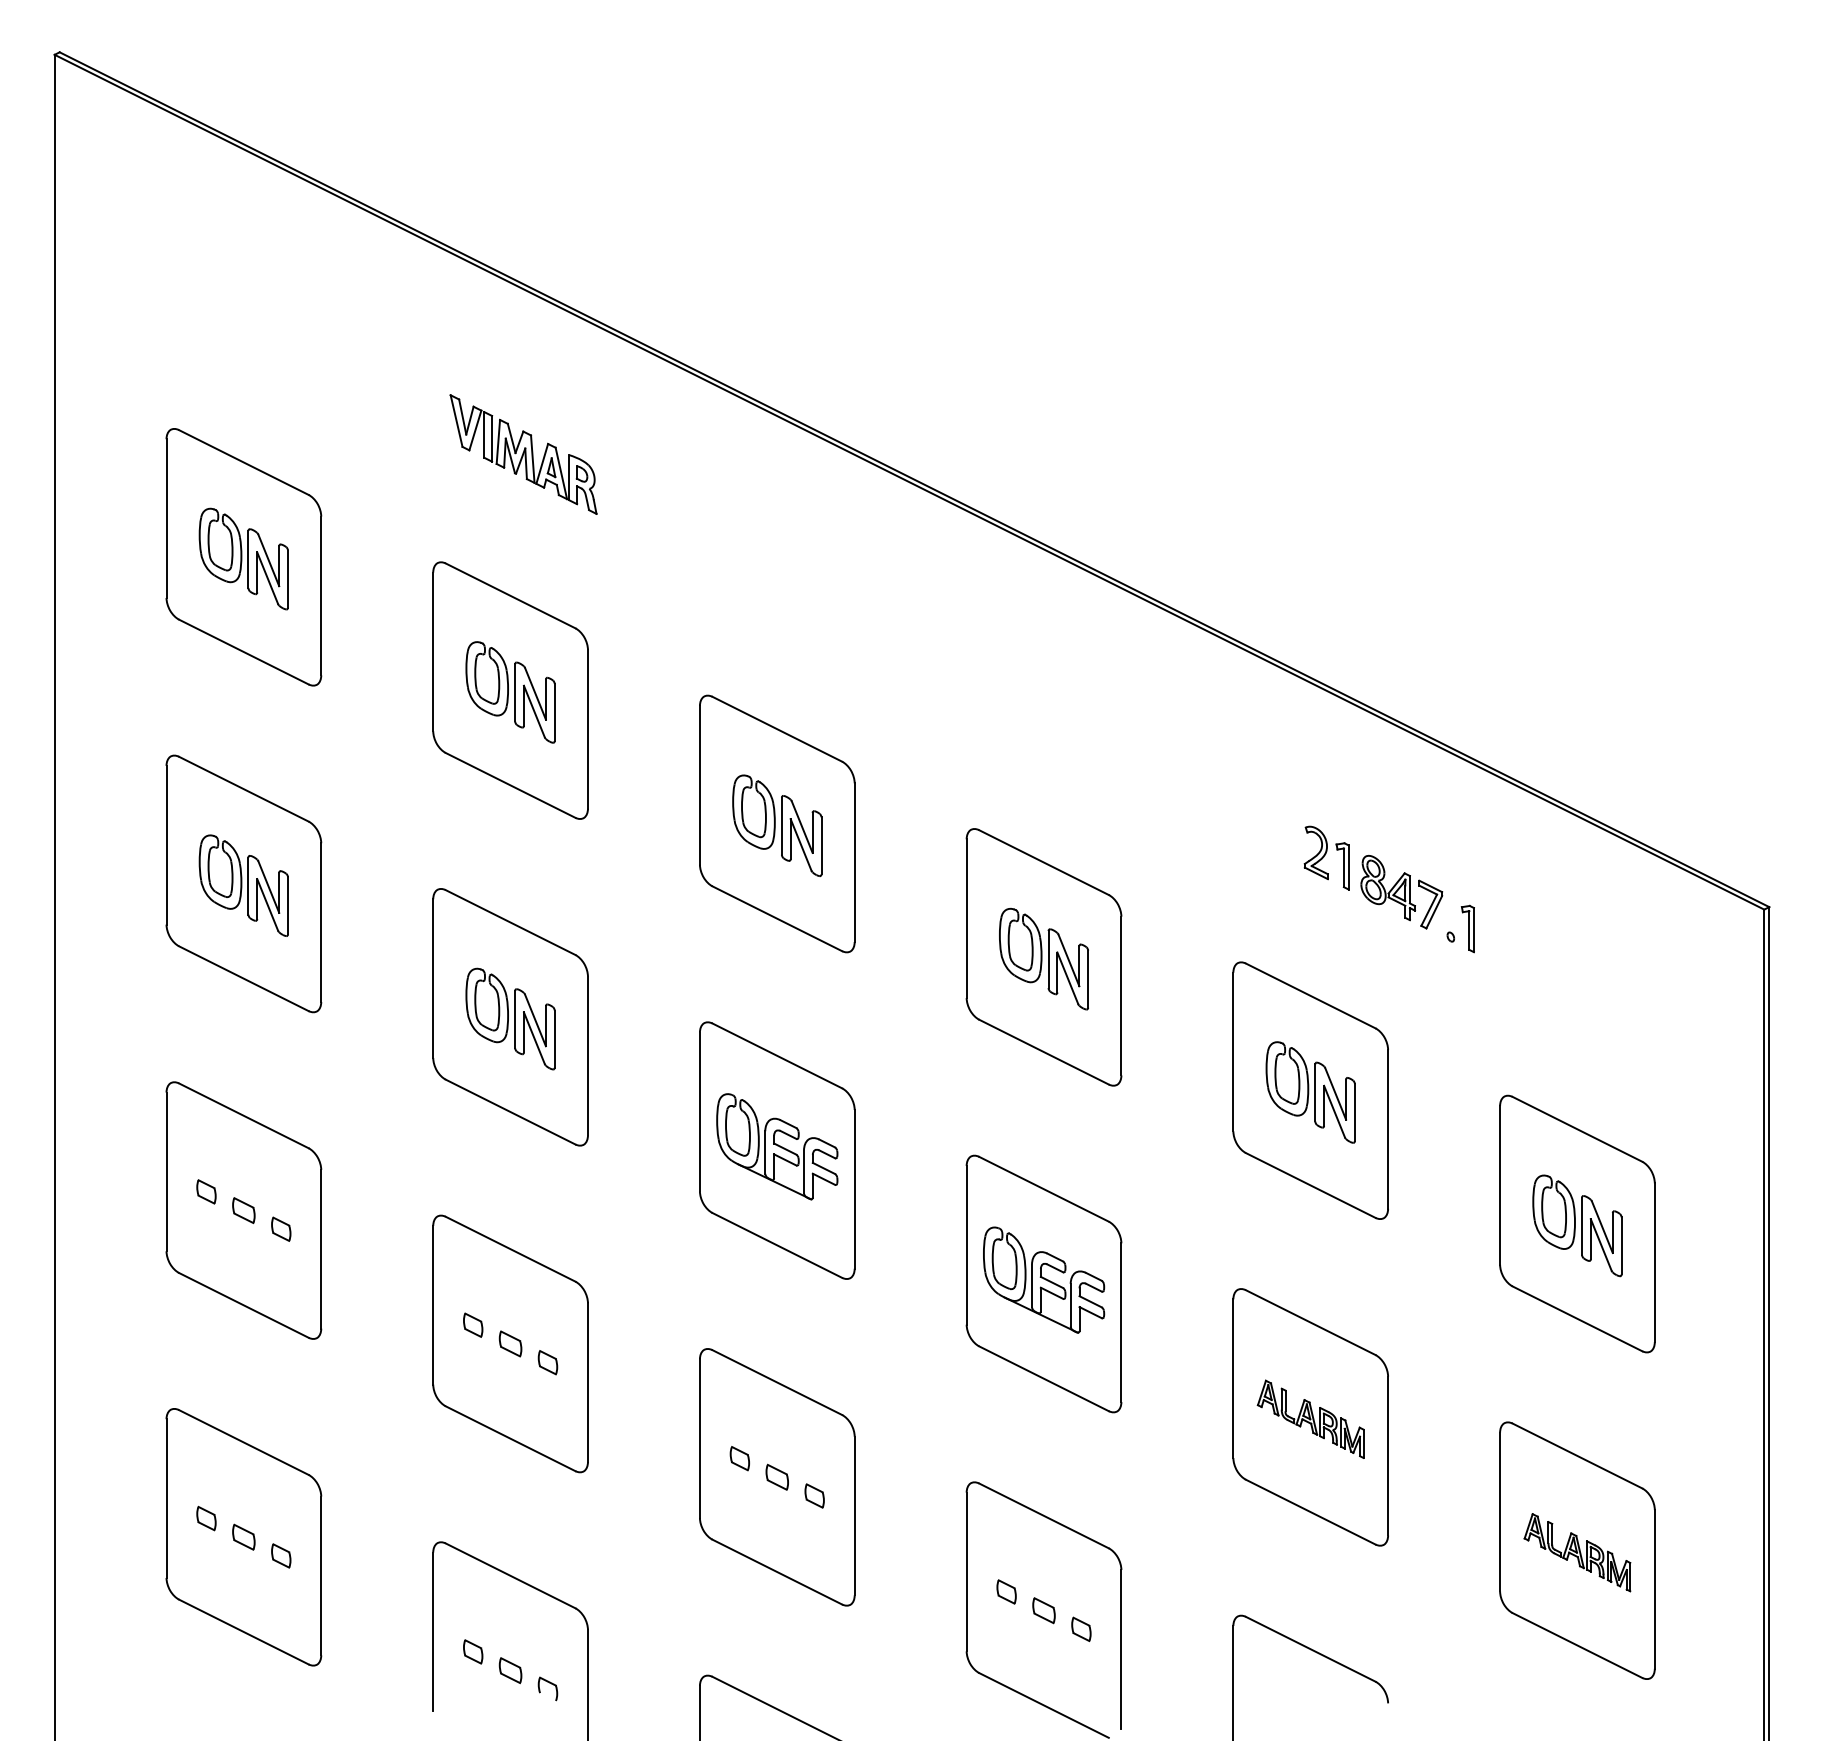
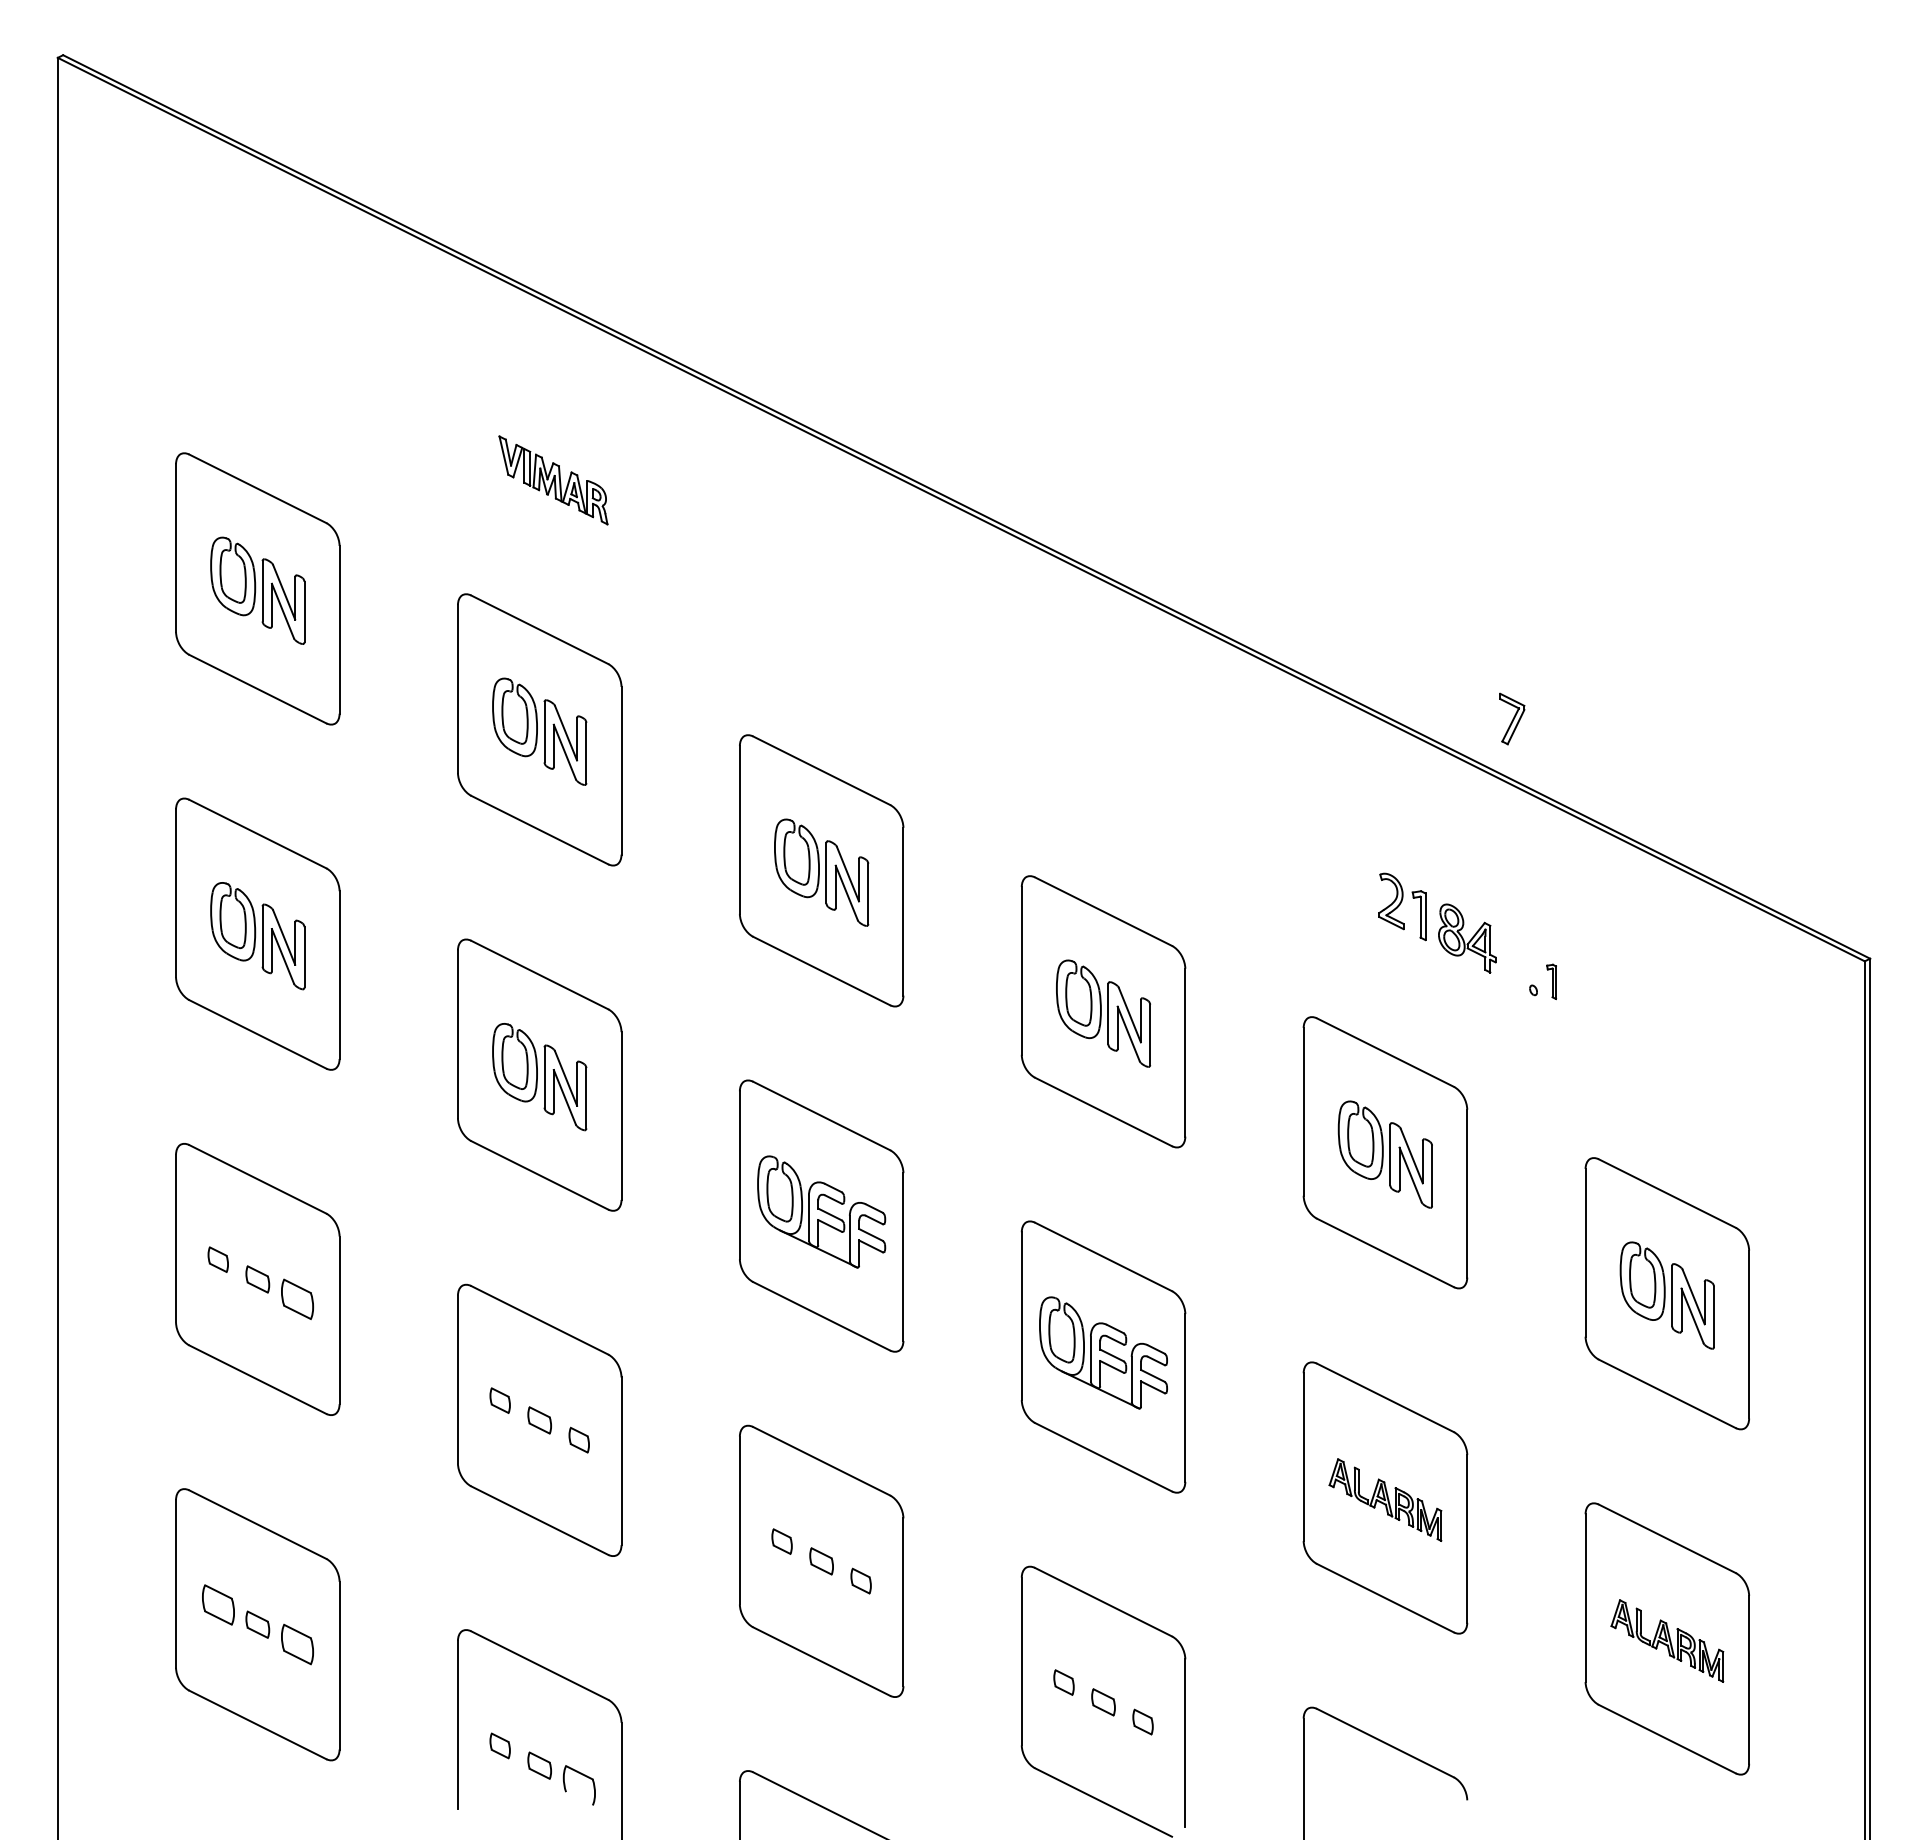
part: (523, 454) -> (553, 480), size x0.7
part: (1430, 904) -> (1512, 718), moved
part: (1467, 928) -> (1551, 981), size x0.7
part: (280, 1228) -> (296, 1298), size x1.6
part: (205, 1518) -> (217, 1604), size x1.6
part: (280, 1555) -> (296, 1644), size x1.6
part: (547, 1688) -> (578, 1784), size x1.6

